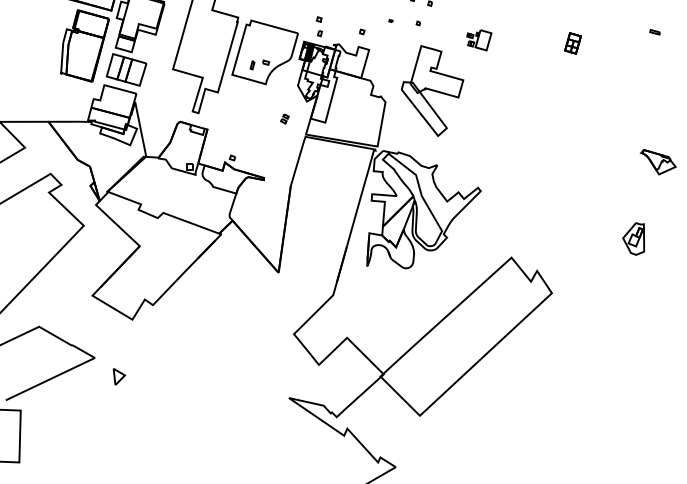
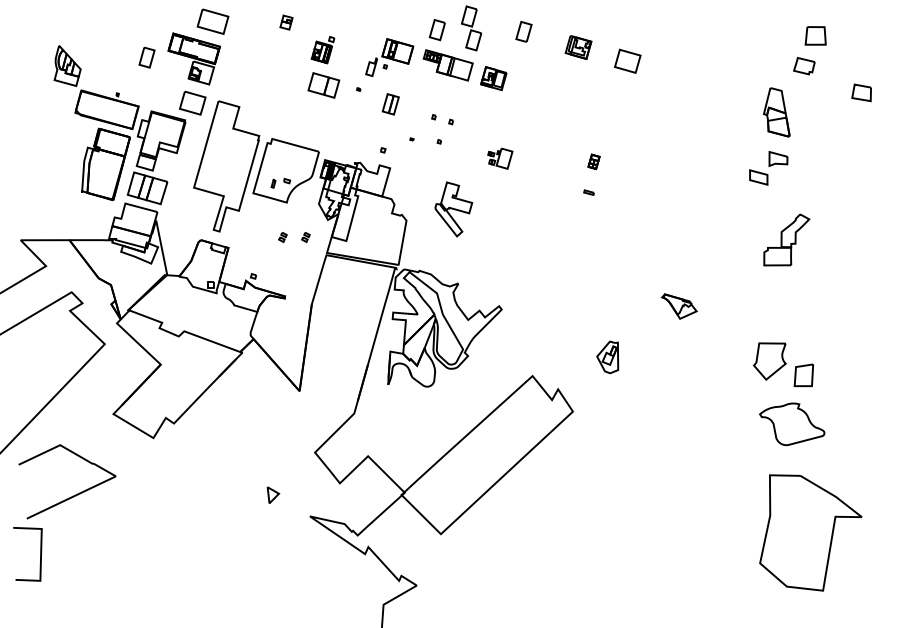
part: (318, 26) -> (339, 144), removed
part: (654, 32) -> (588, 192), moved
part: (572, 43) -> (593, 161), size x0.7
part: (432, 91) -> (453, 209), size x0.6
part: (261, 119) -> (282, 237), added
part: (657, 162) -> (678, 306), moved
part: (633, 239) -> (607, 357), moved
part: (119, 376) -> (273, 494), moved

